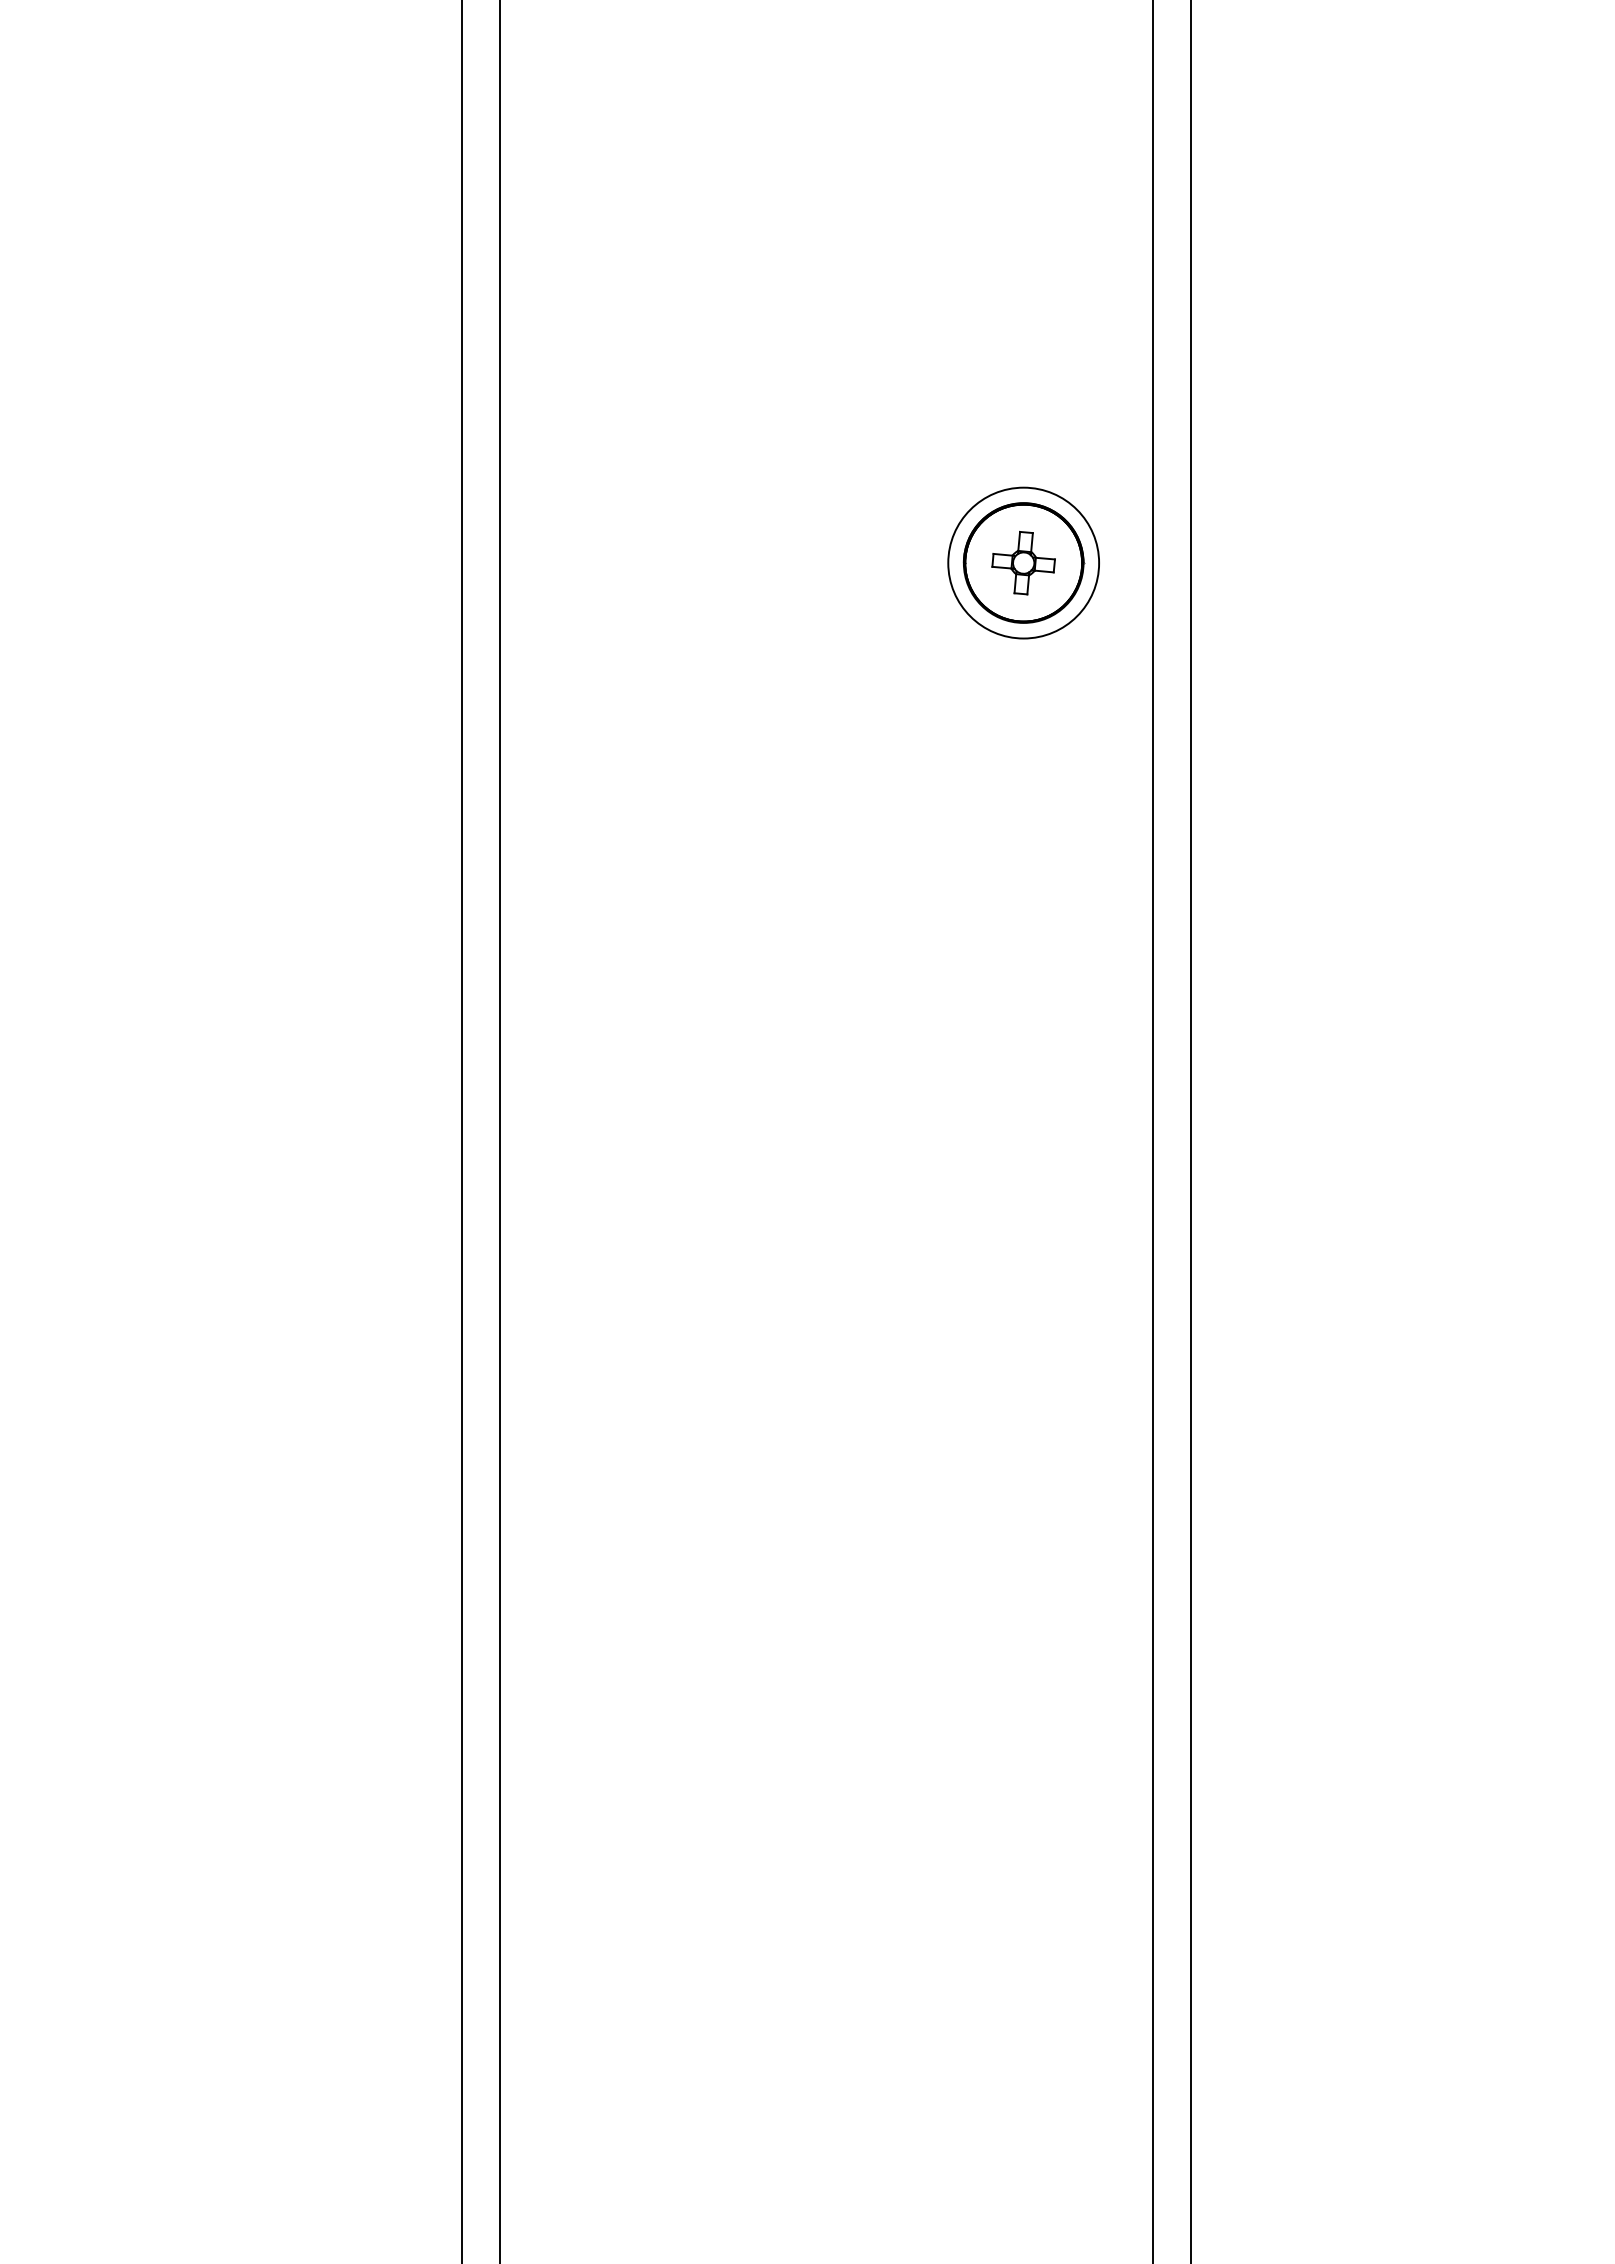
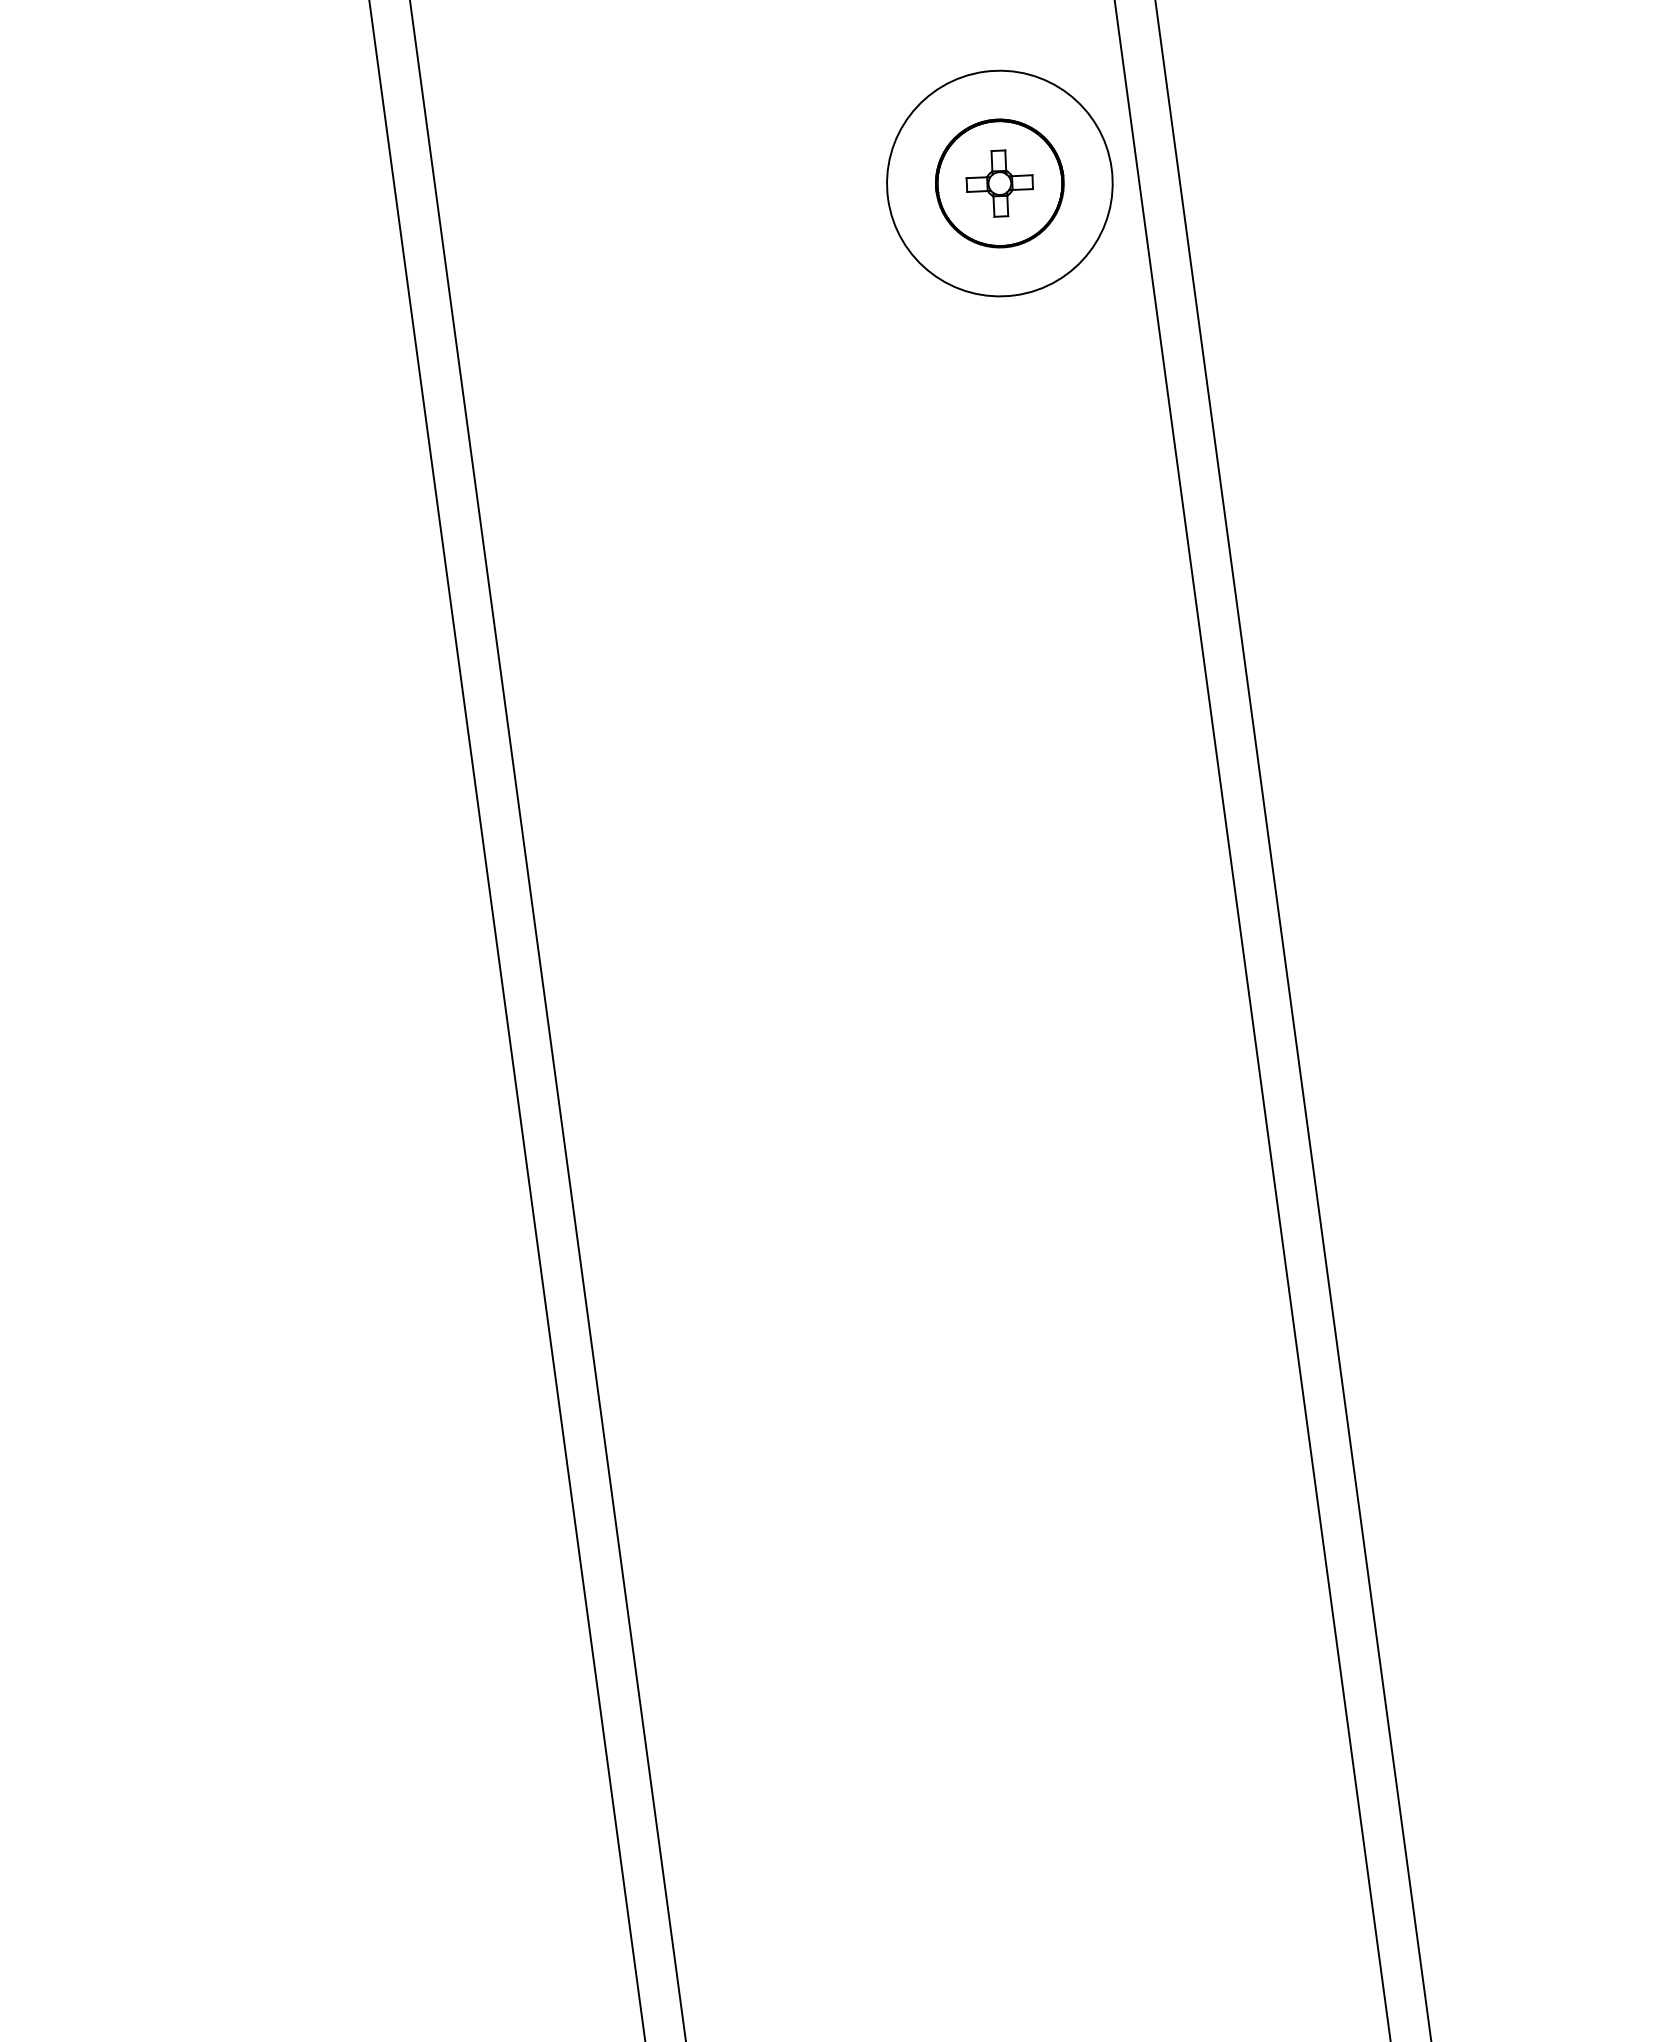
circle: (1023, 562) -> (999, 182), size x1.4

